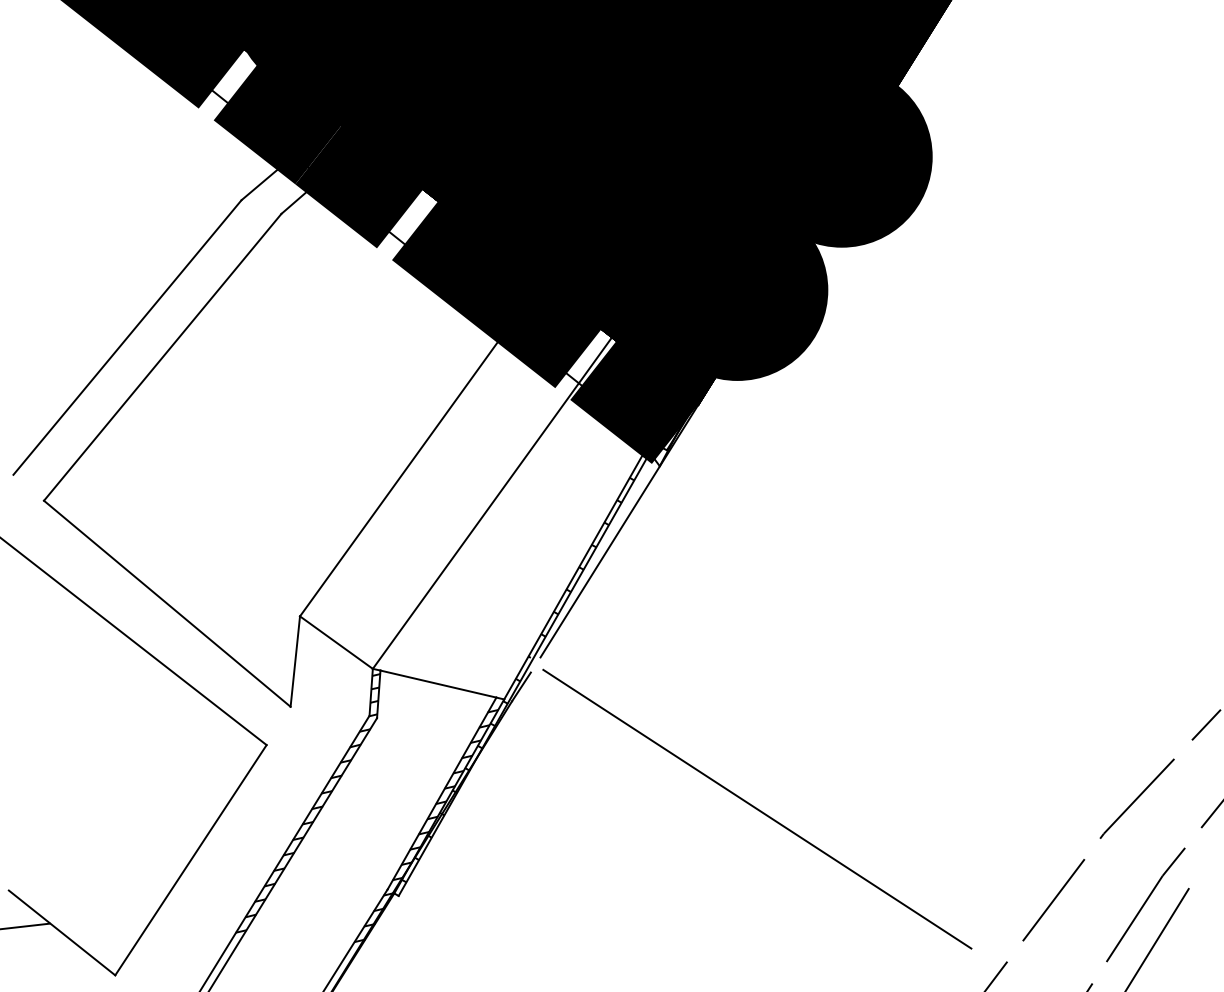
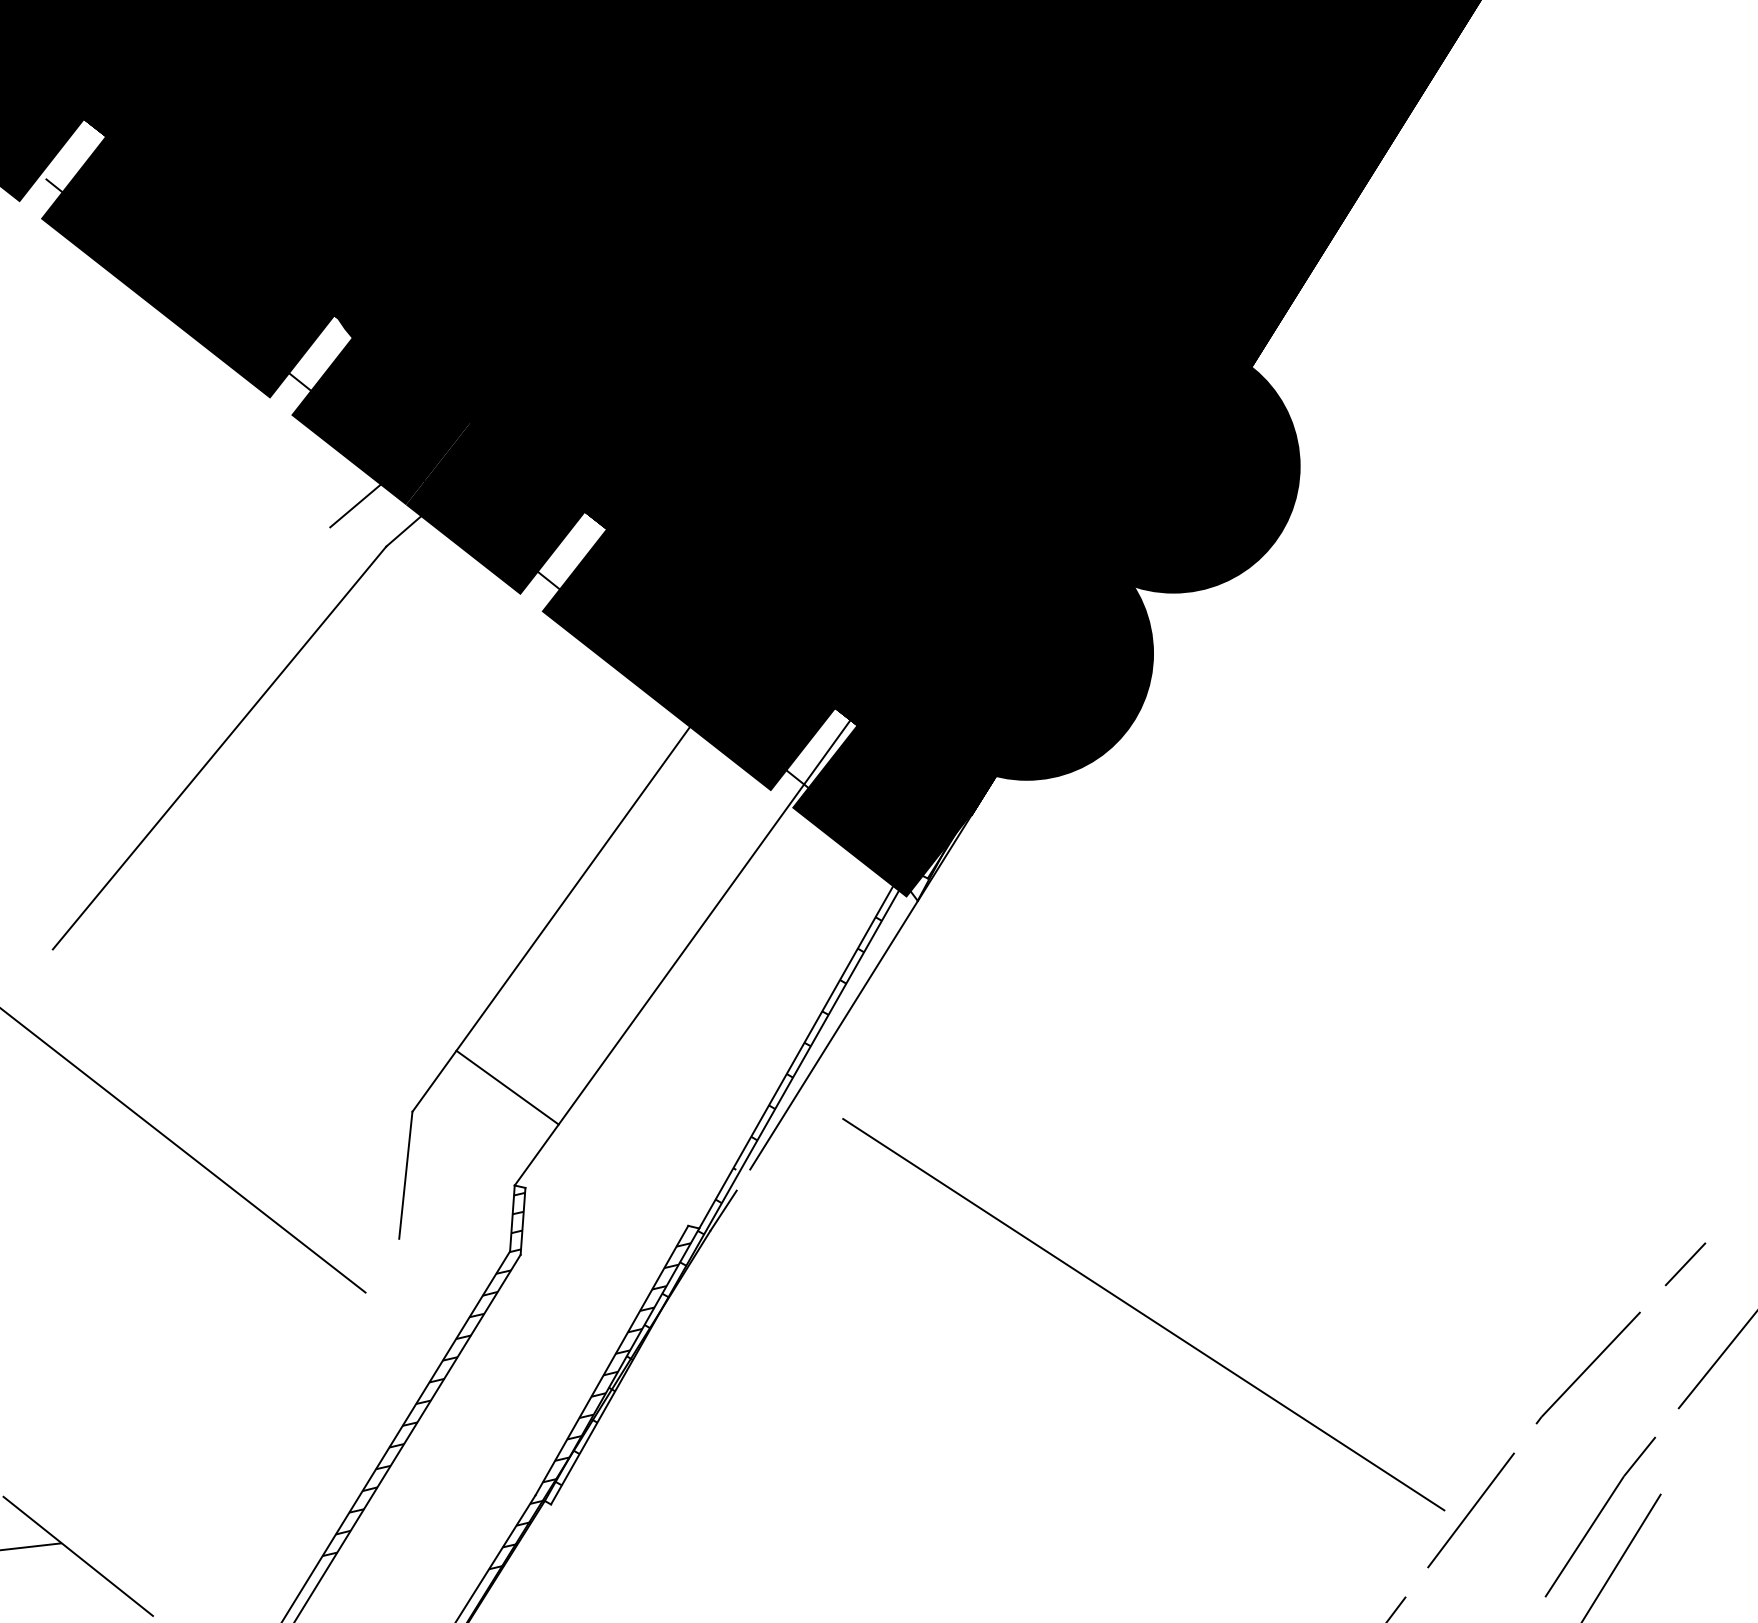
line: (127, 337) -> (169, 720), removed
line: (166, 603) -> (225, 1093), removed
line: (336, 642) -> (507, 1087), moved
line: (438, 683) -> (606, 1206), removed
line: (757, 809) -> (1143, 1314), moved
line: (190, 859) -> (258, 1453), removed

